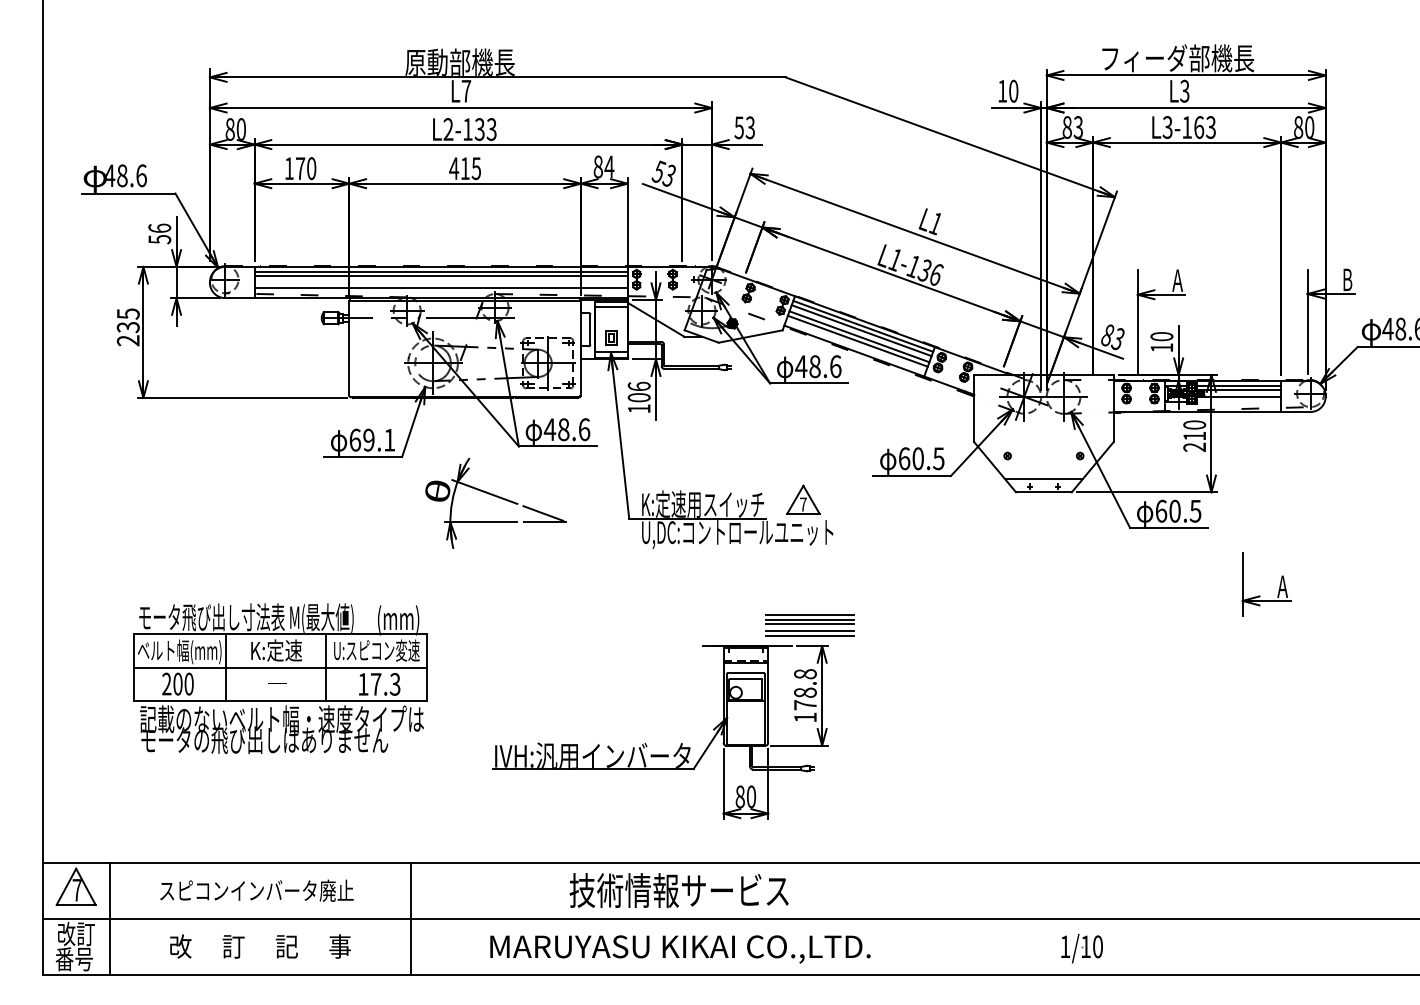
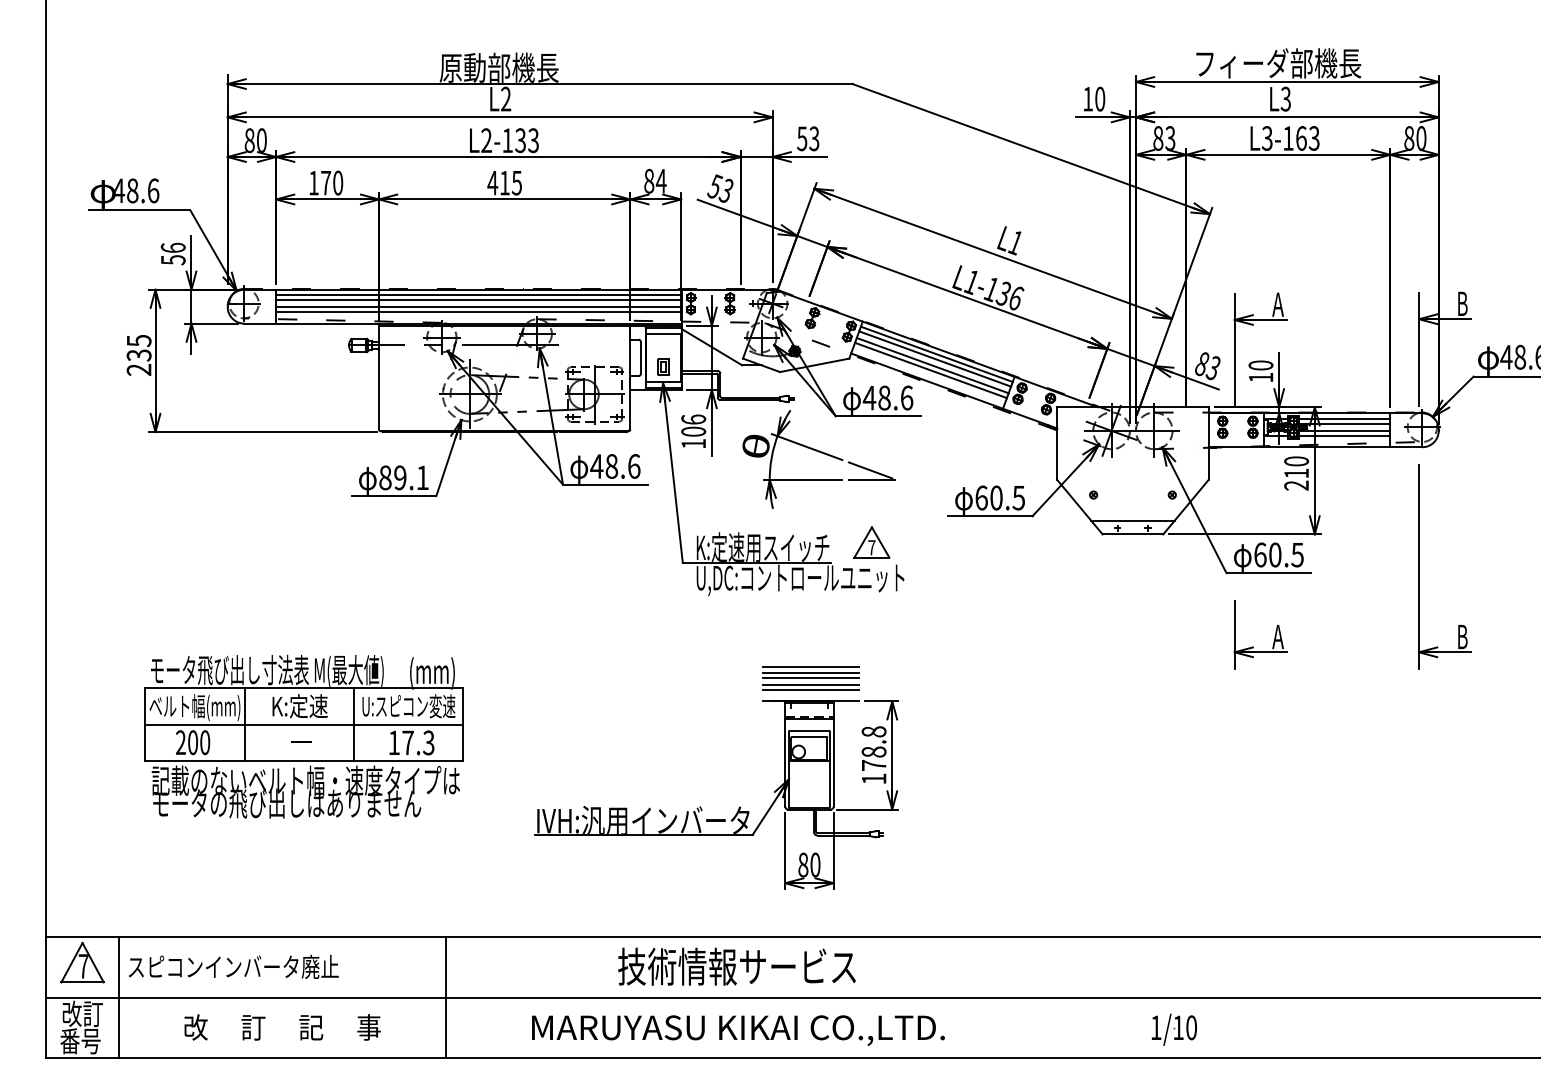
text: (466, 90) -> (506, 98), L7 -> L2
line: (440, 283) -> (478, 307), added
line: (1238, 401) -> (1344, 435), added
text: (355, 439) -> (385, 477), 69.1 -> 89.1
part: (498, 497) -> (821, 453), moved
part: (1307, 521) -> (1419, 566), added
part: (1260, 595) -> (1253, 646), moved
part: (809, 625) -> (810, 678), moved
text: (256, 890) -> (233, 966), moved

